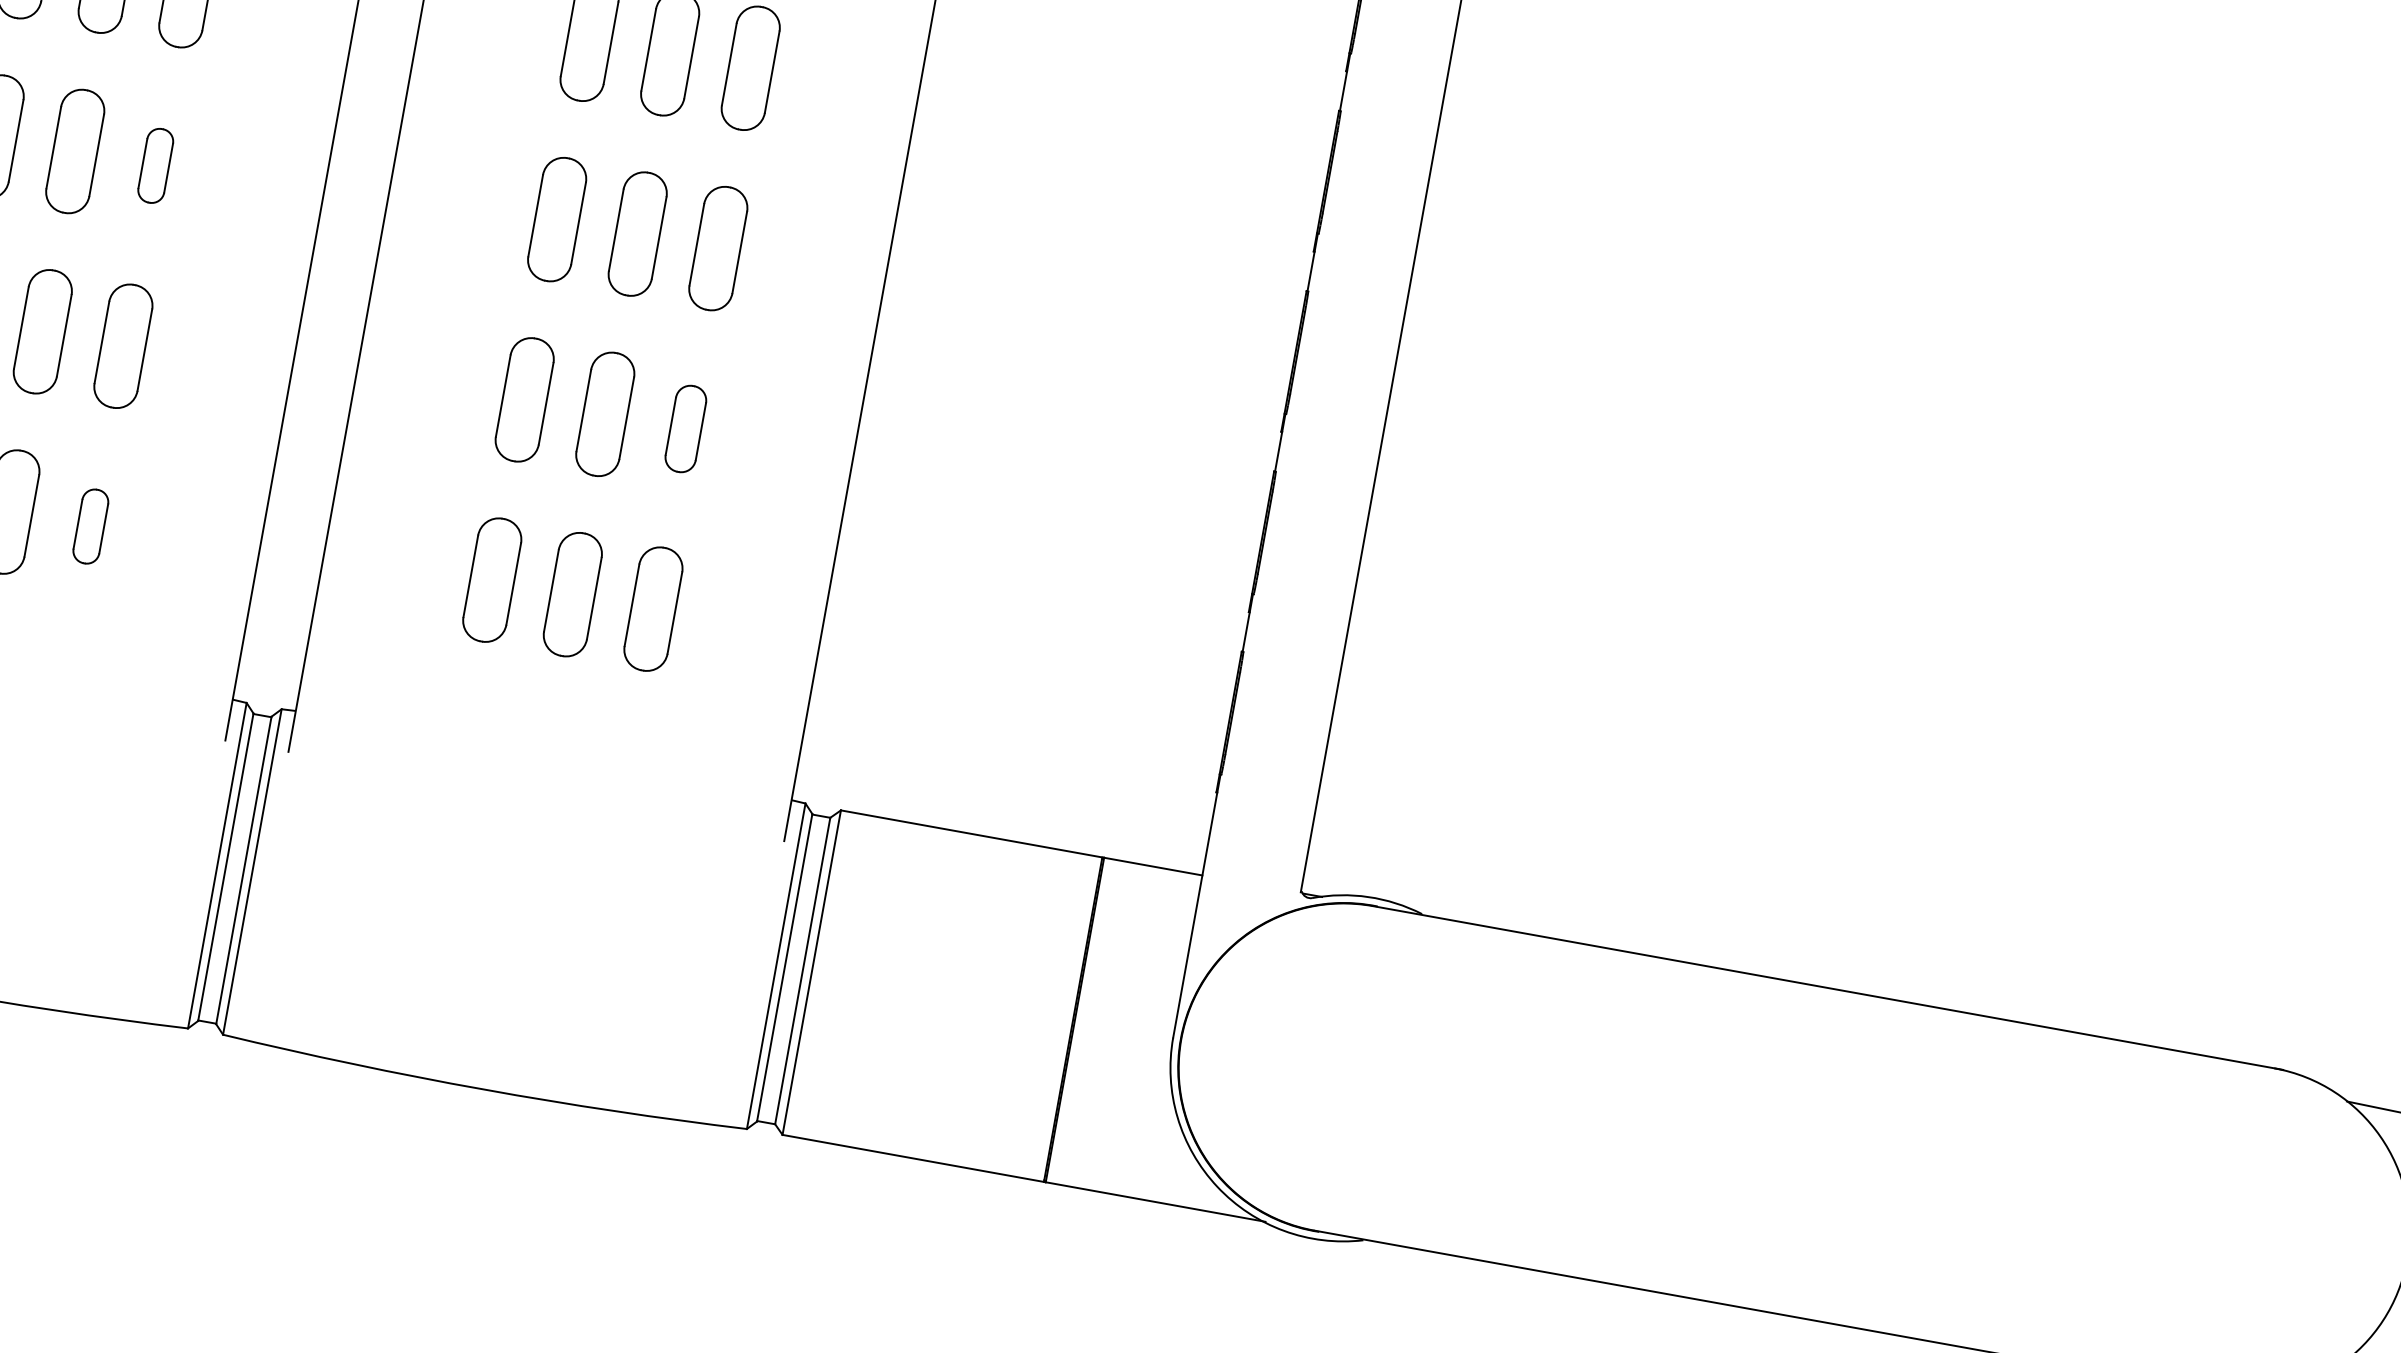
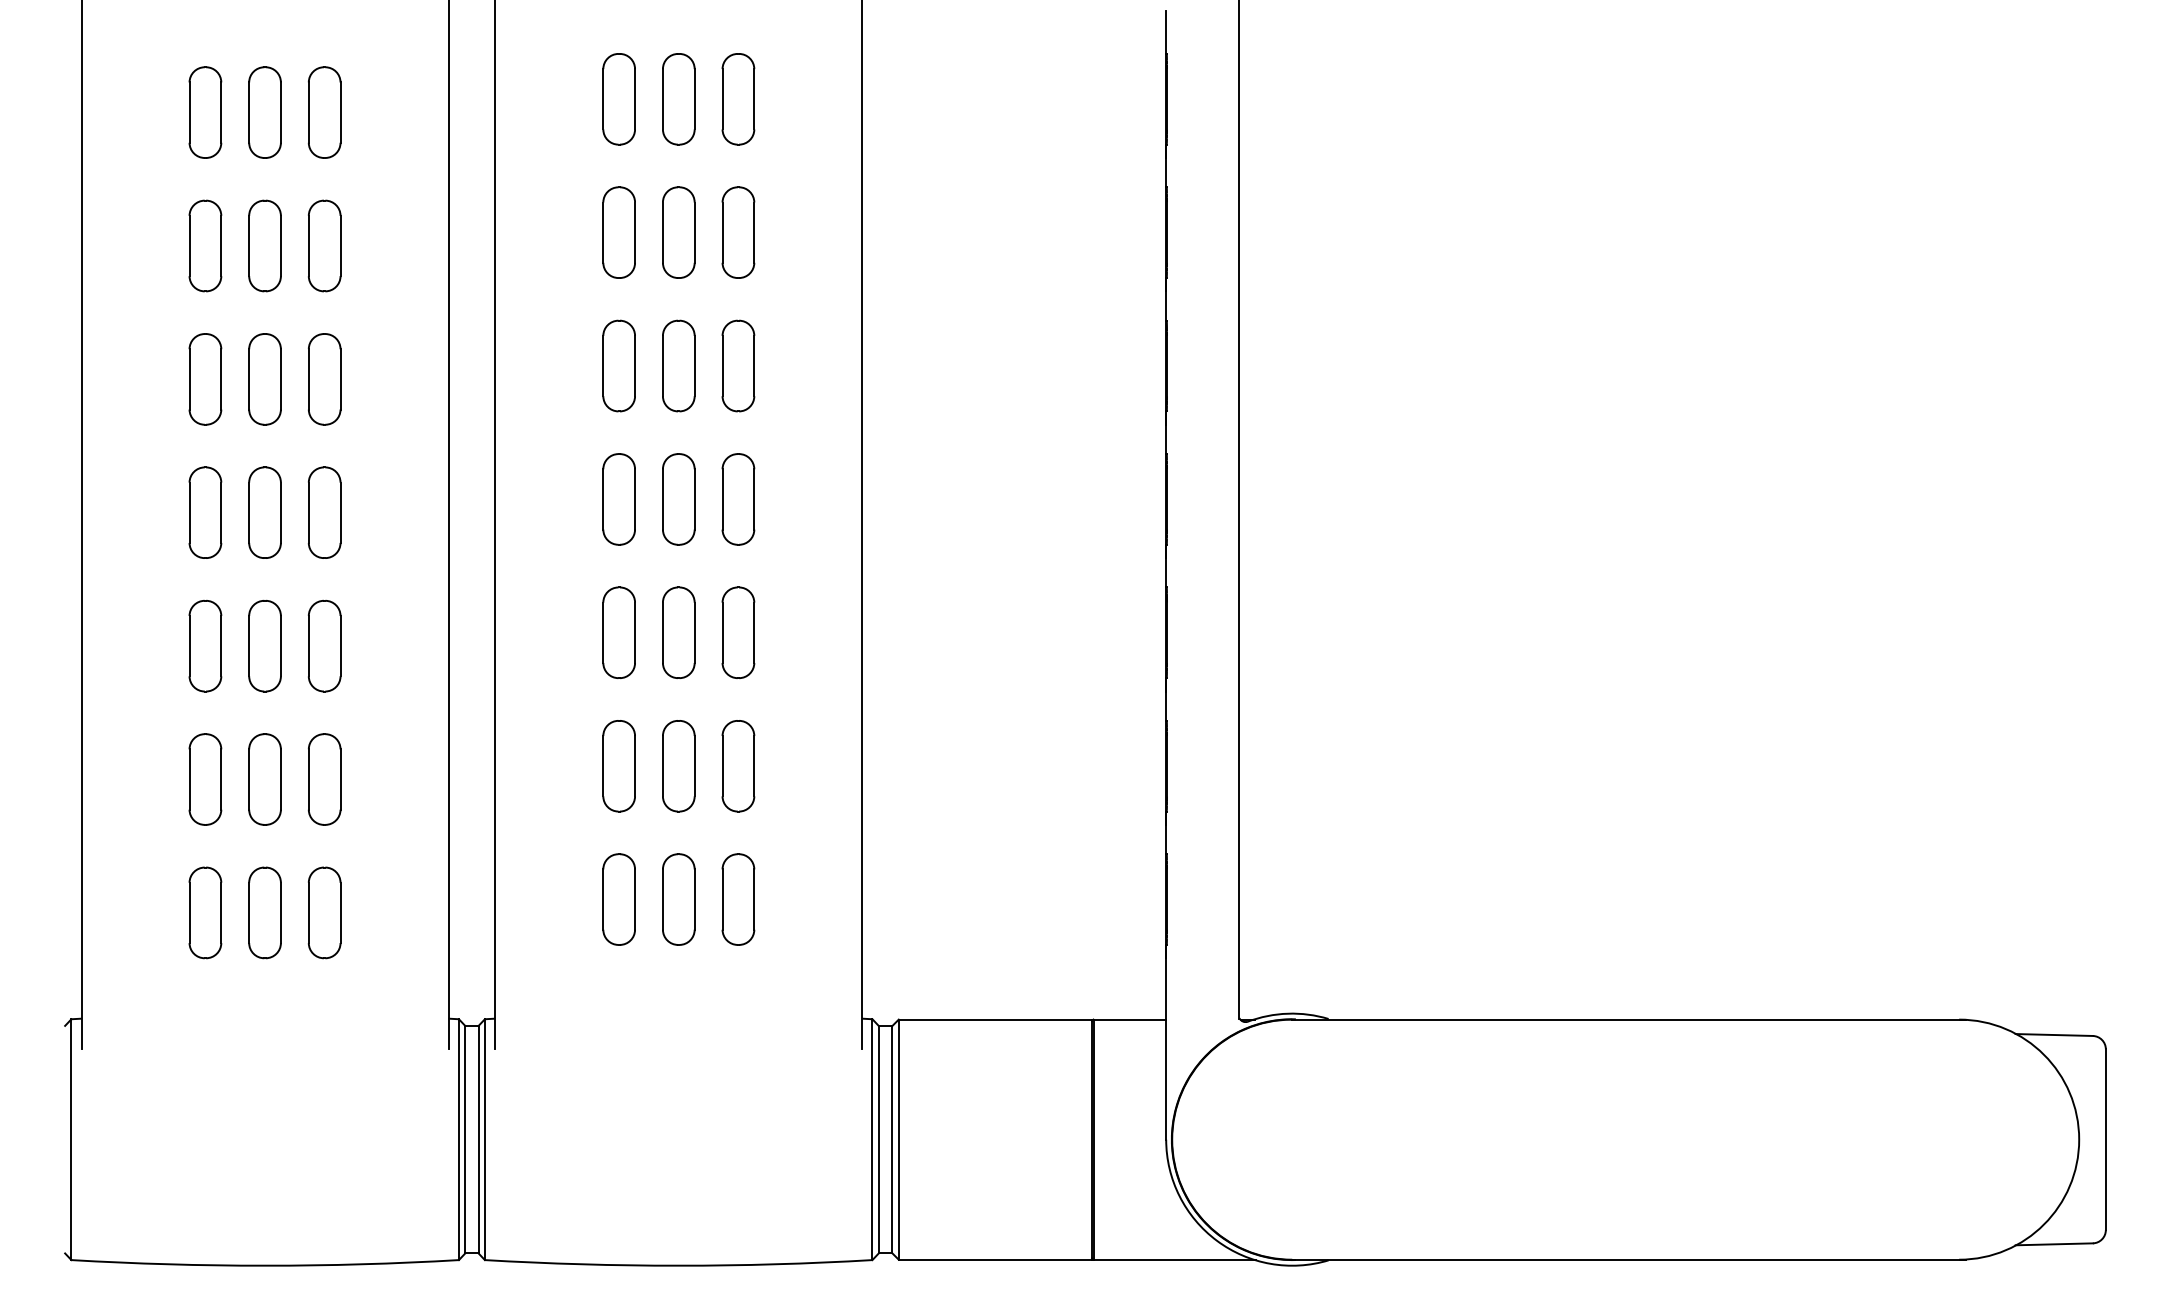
part: (155, 165) -> (324, 645), size x1.67
part: (685, 429) -> (738, 766), size x1.43
part: (90, 525) -> (324, 912), size x1.67

